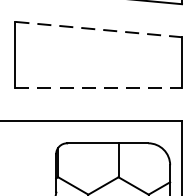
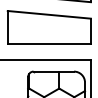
line: (99, 28) -> (49, 14), dashed -> solid
line: (99, 86) -> (49, 43), dashed -> solid

